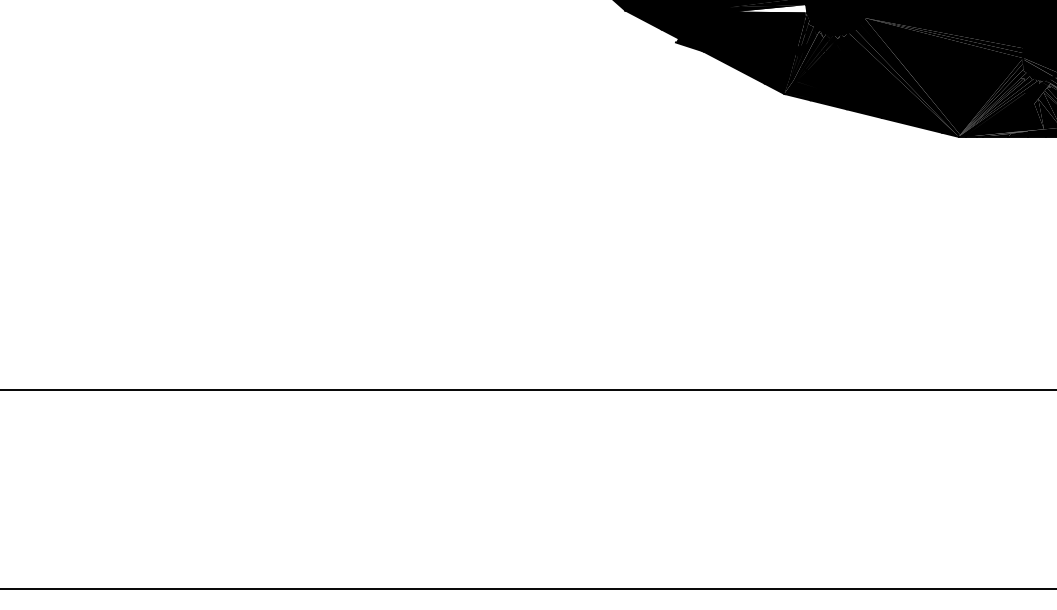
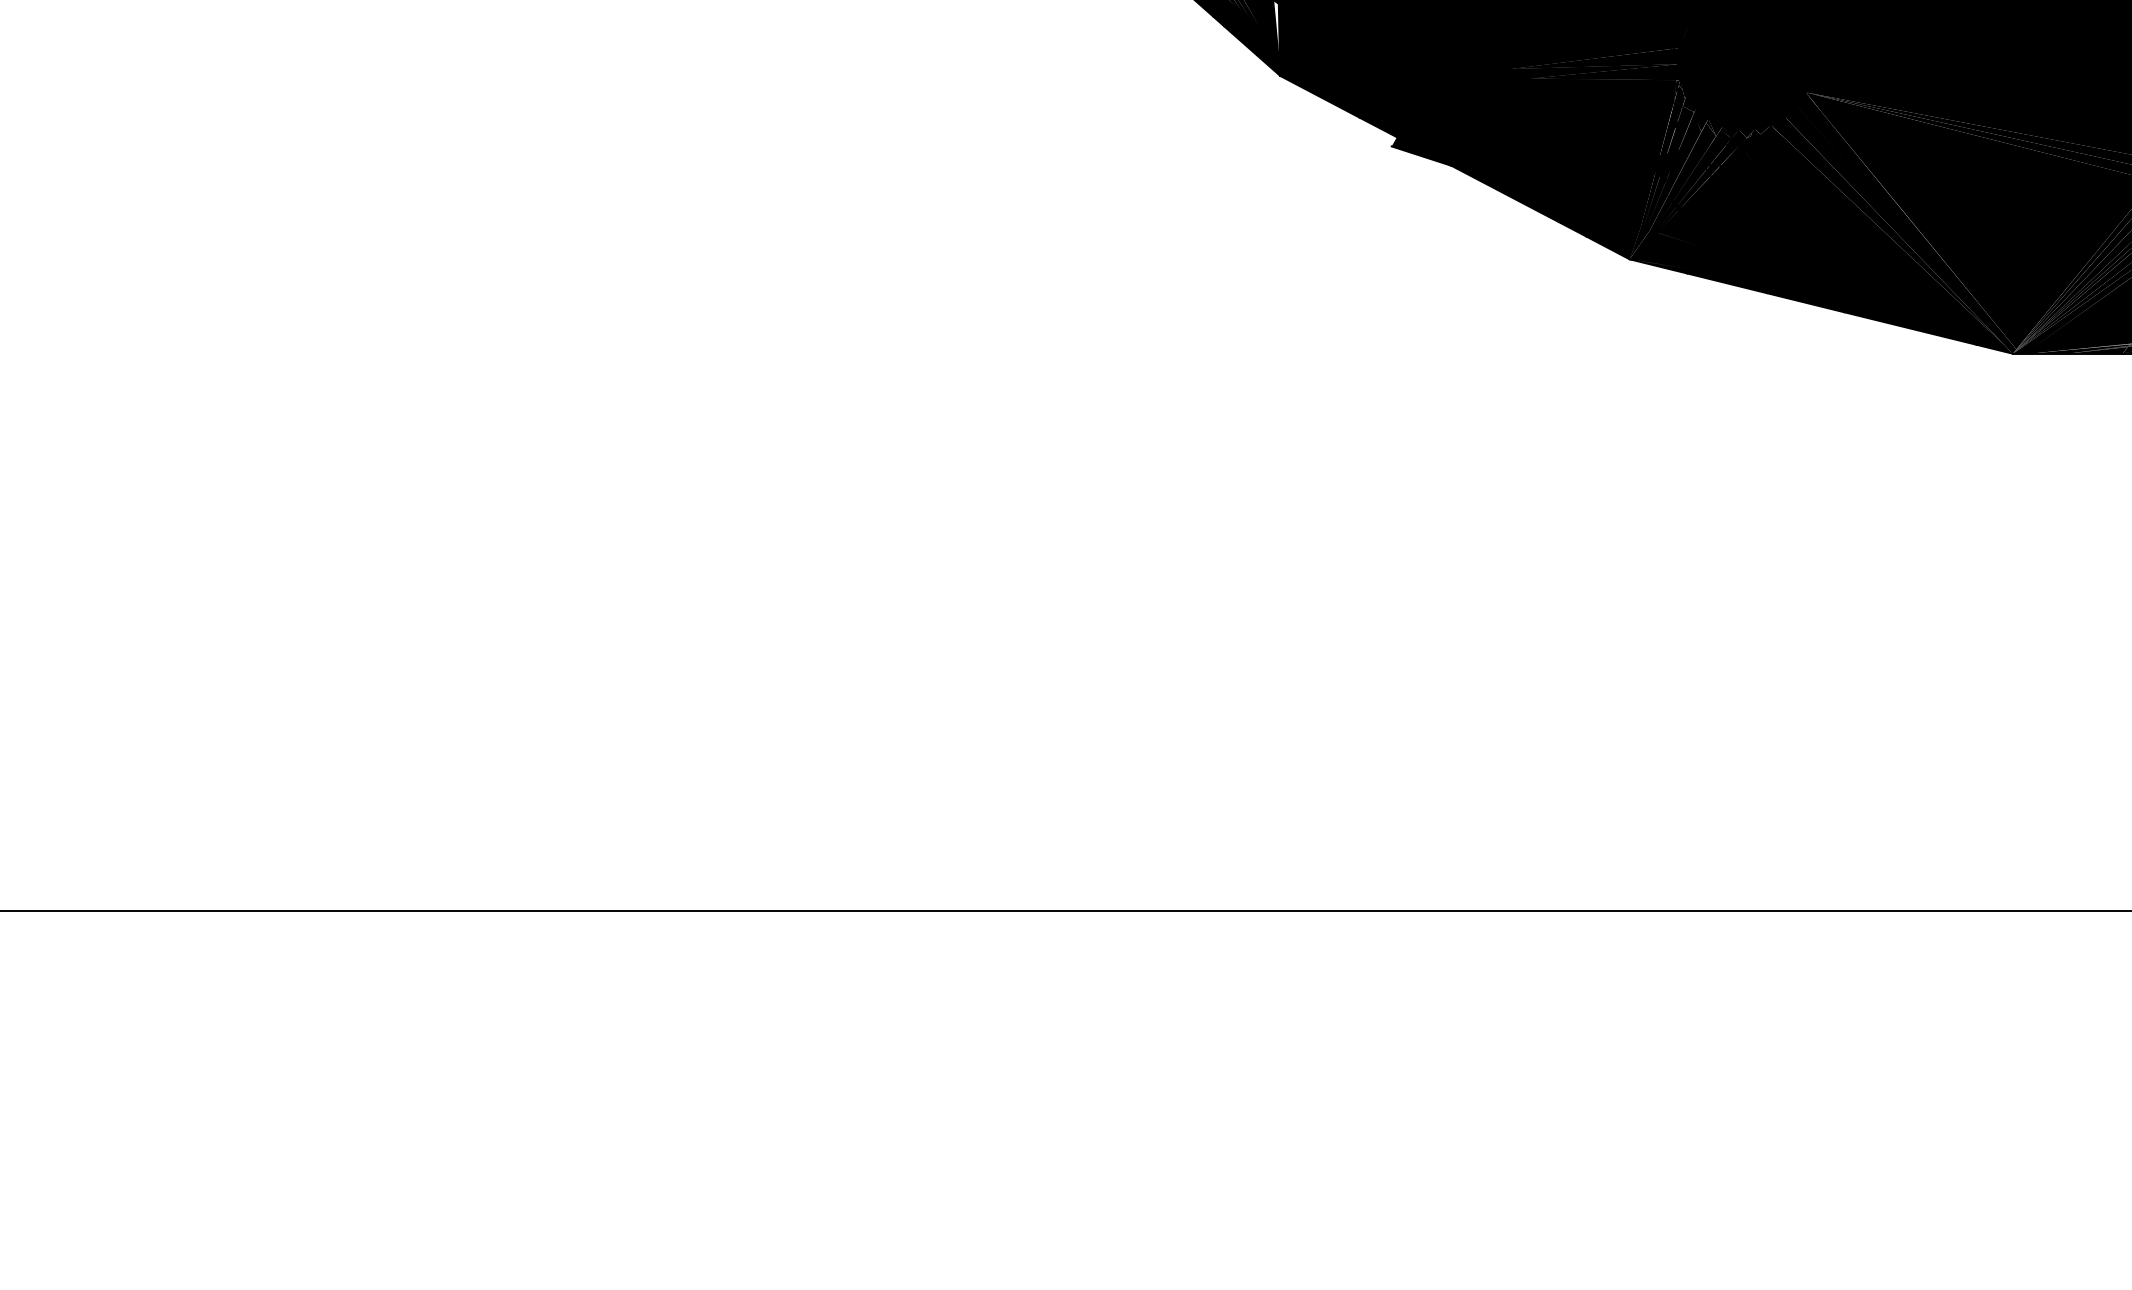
fill: (772, 8) -> (1603, 71), added

